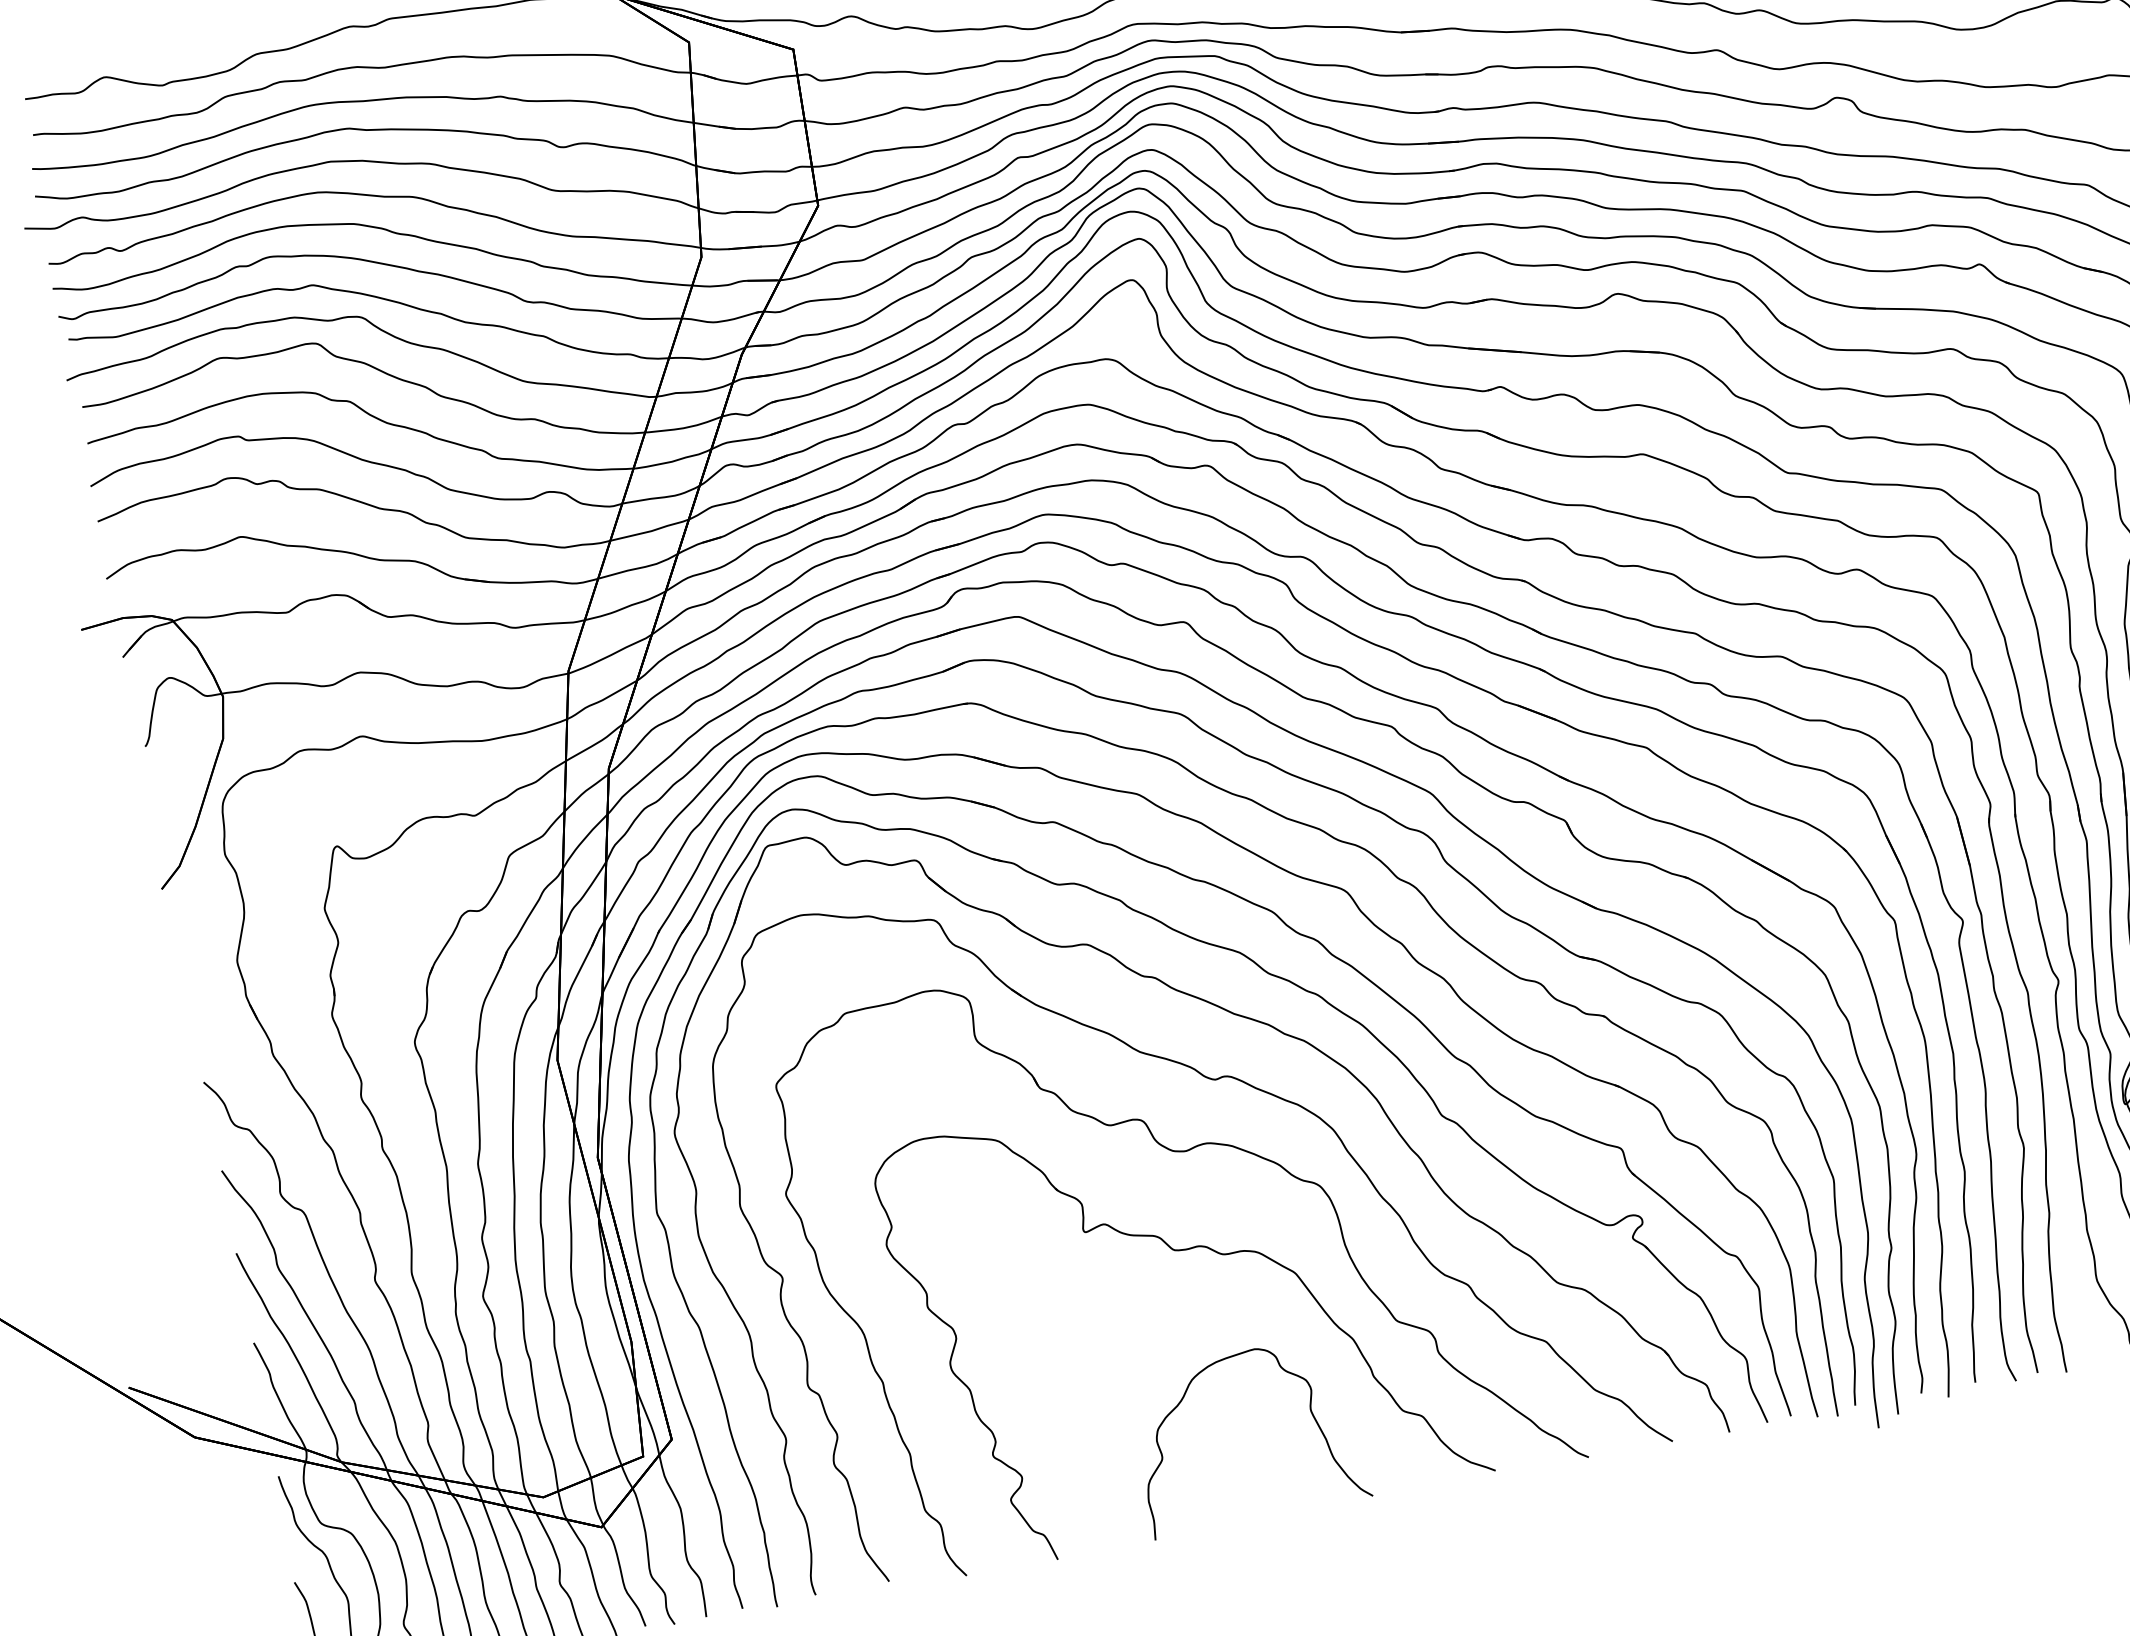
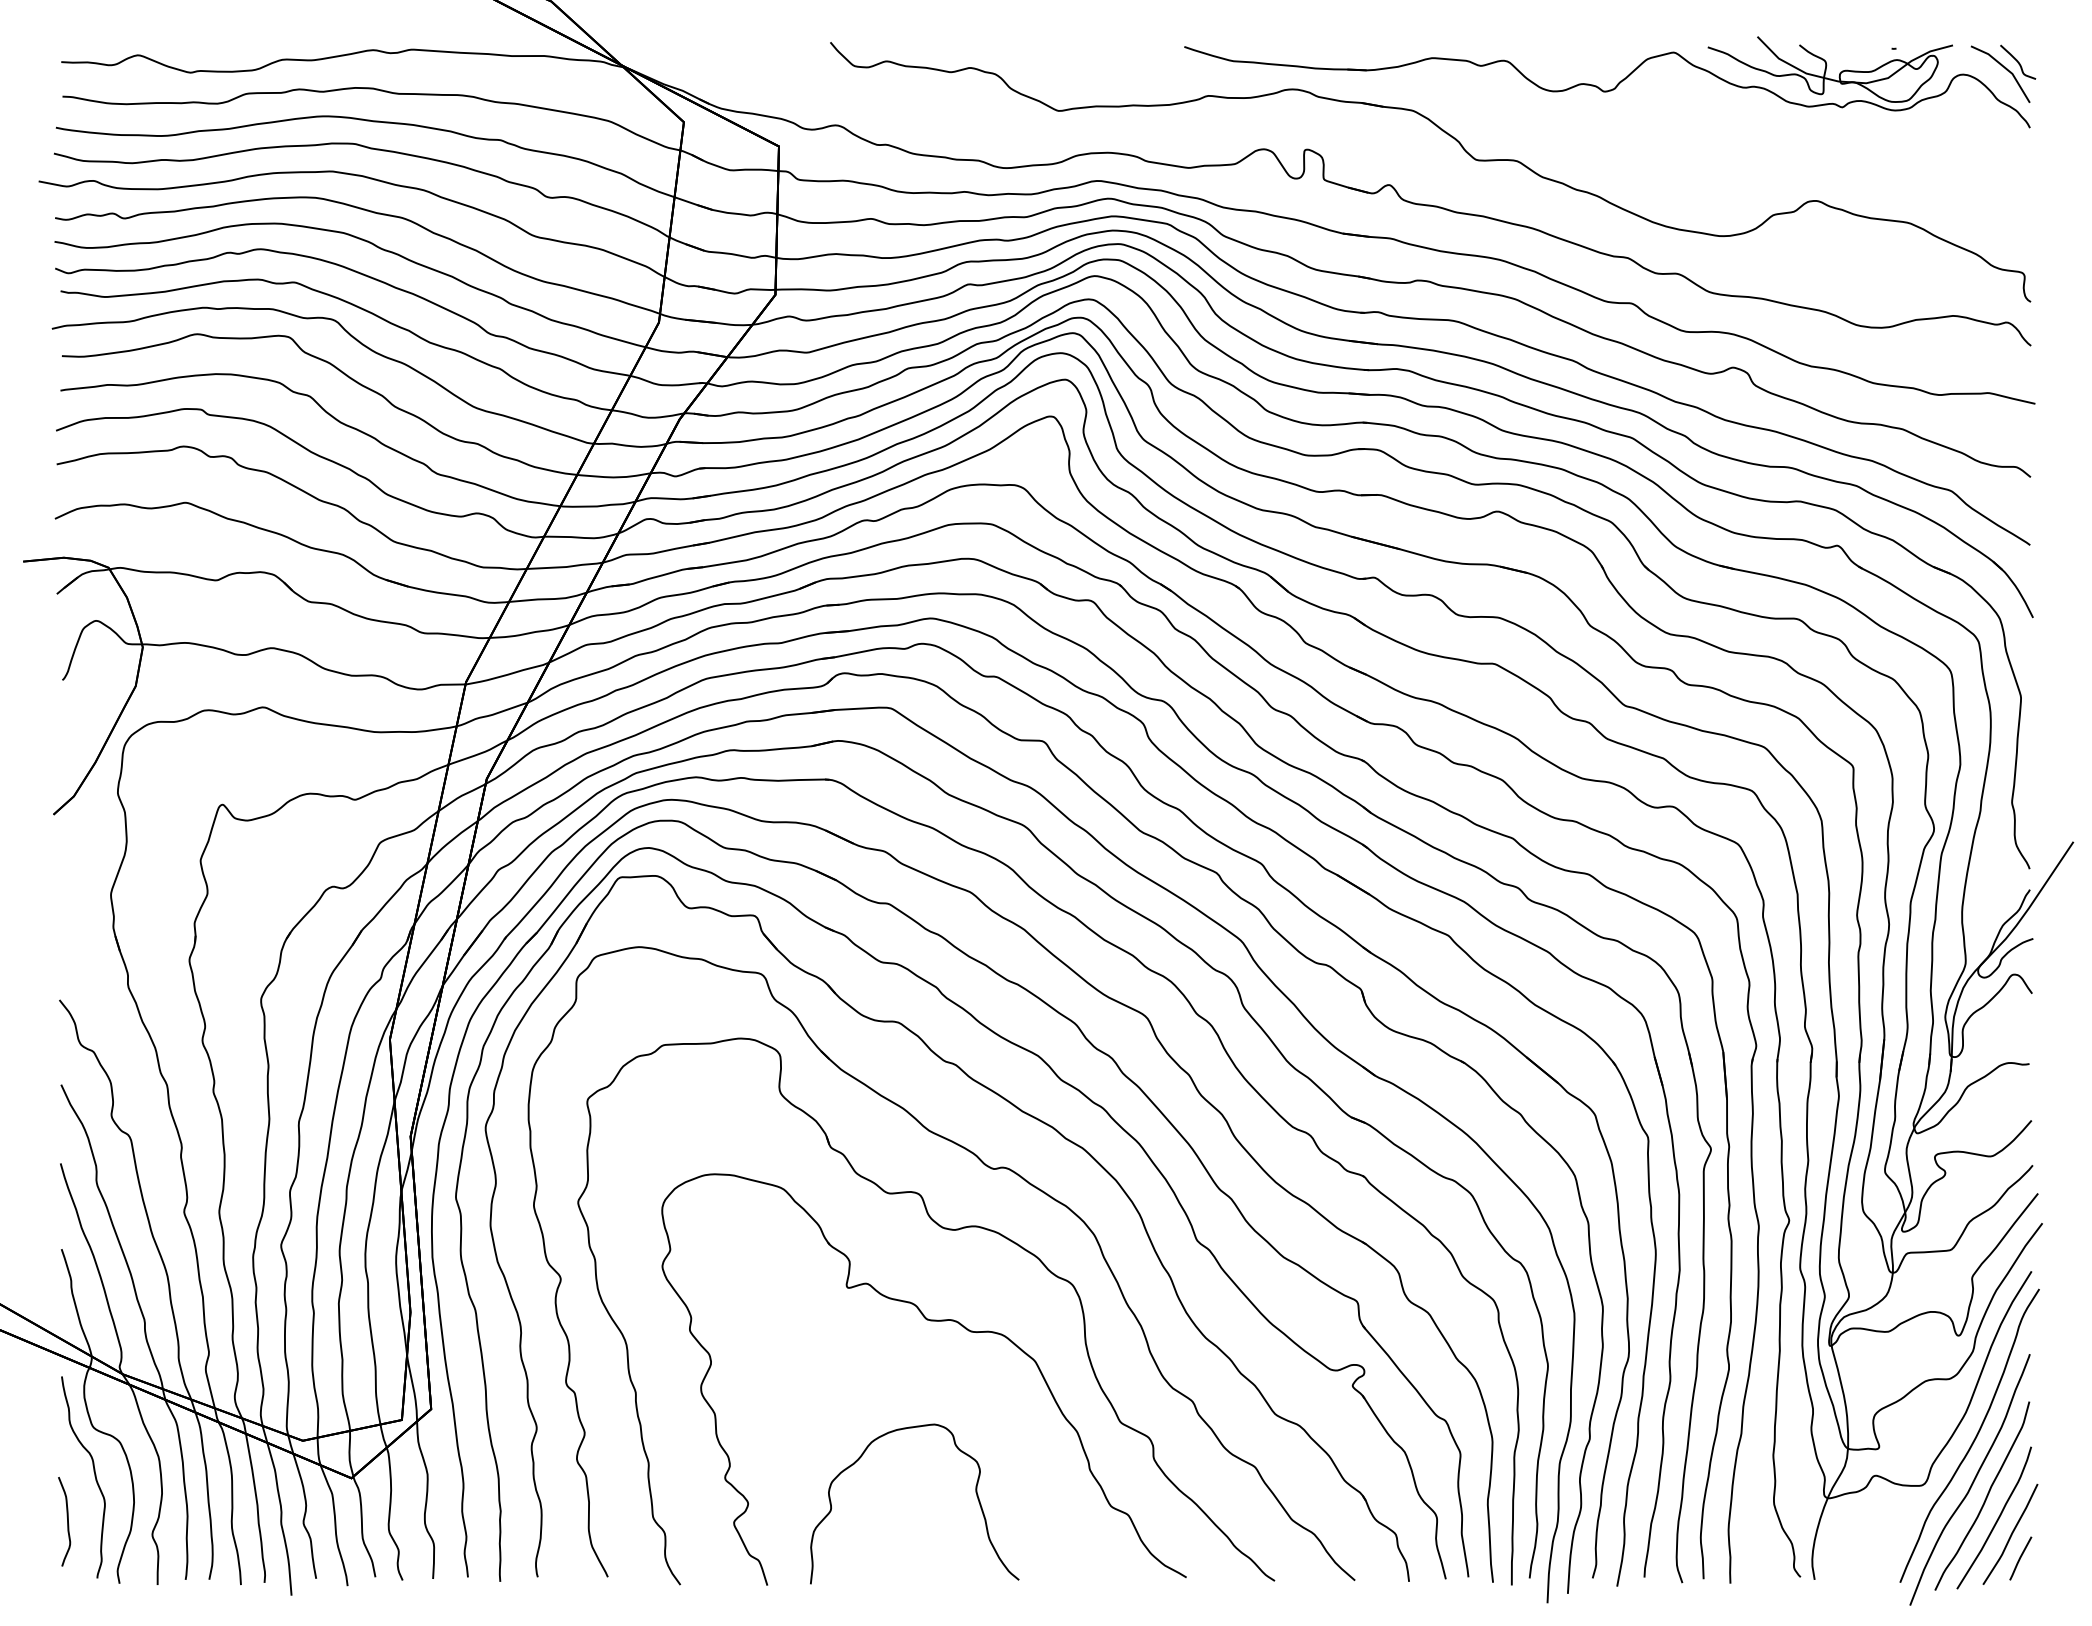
curve: (1310, 1412) -> (975, 1492), moved

